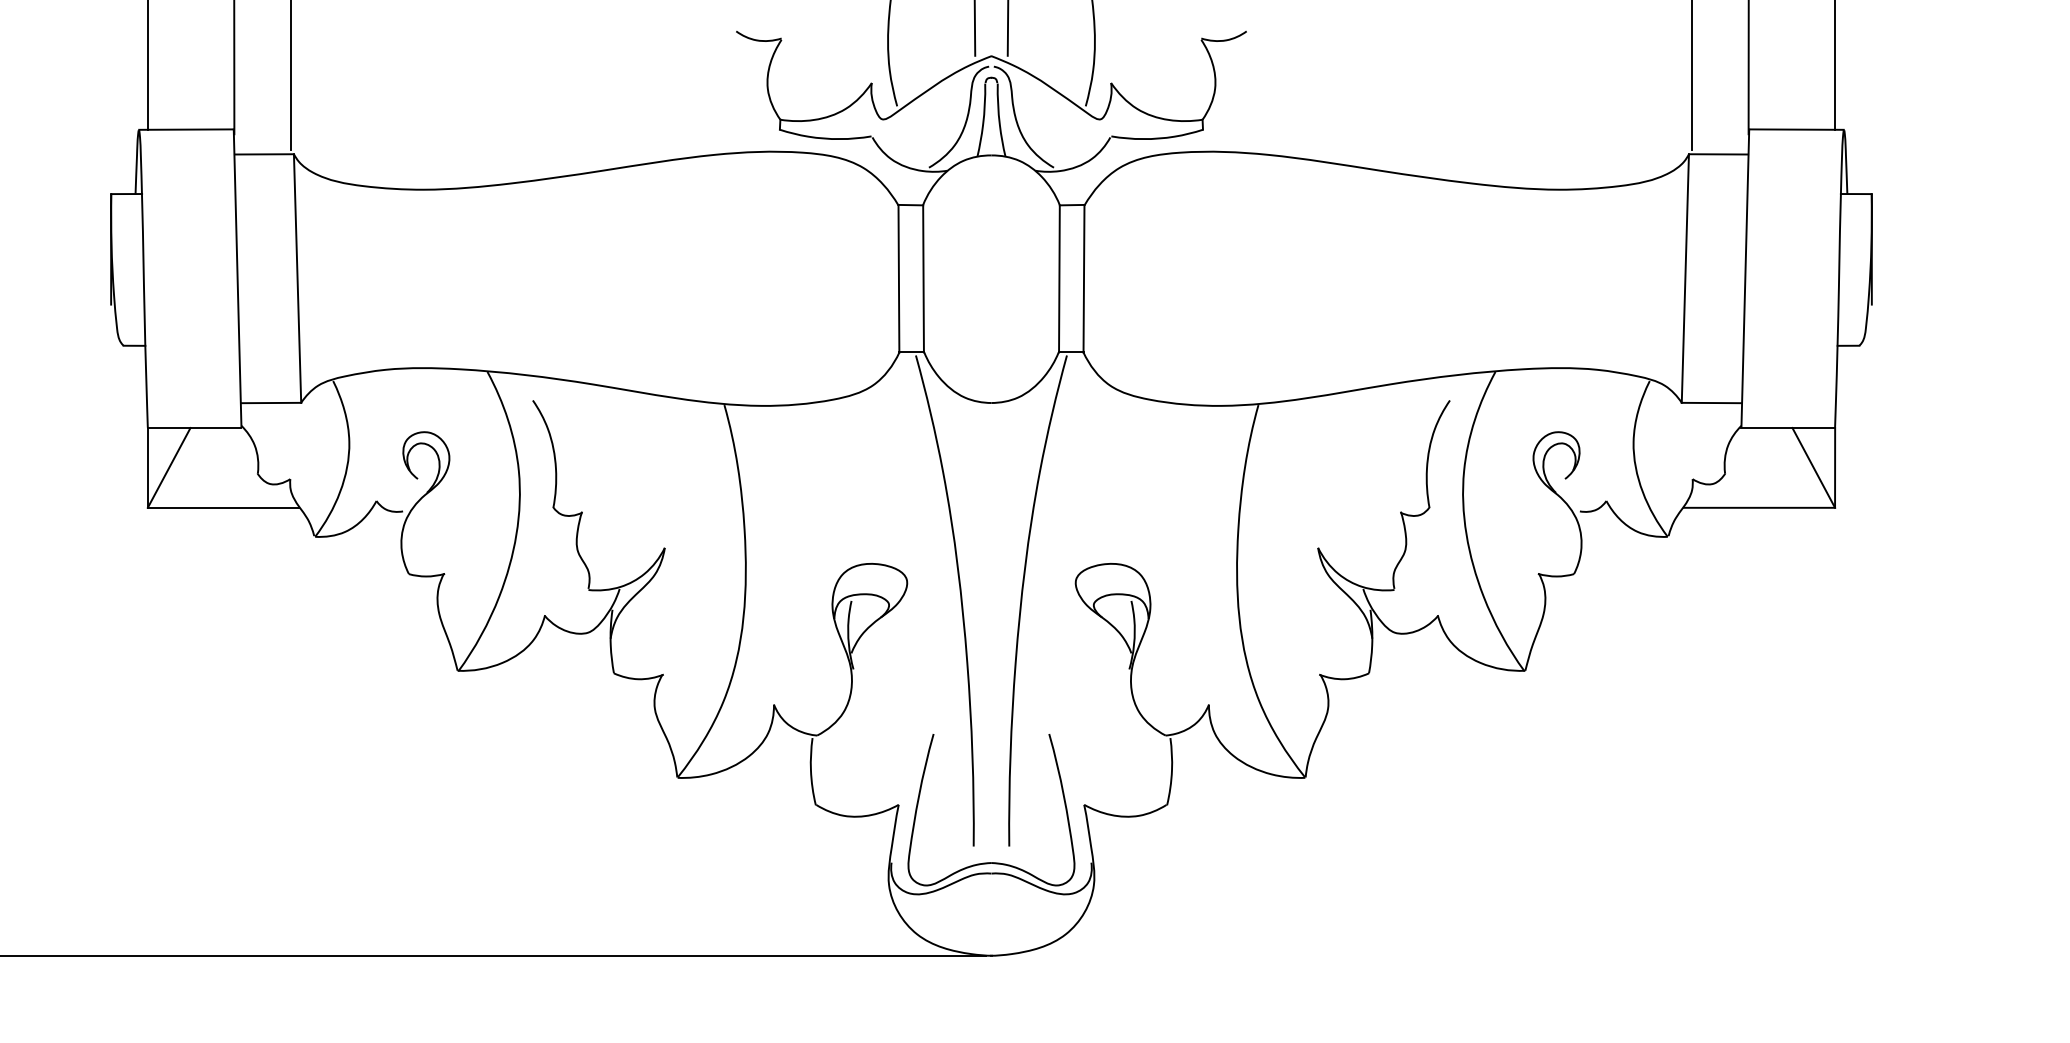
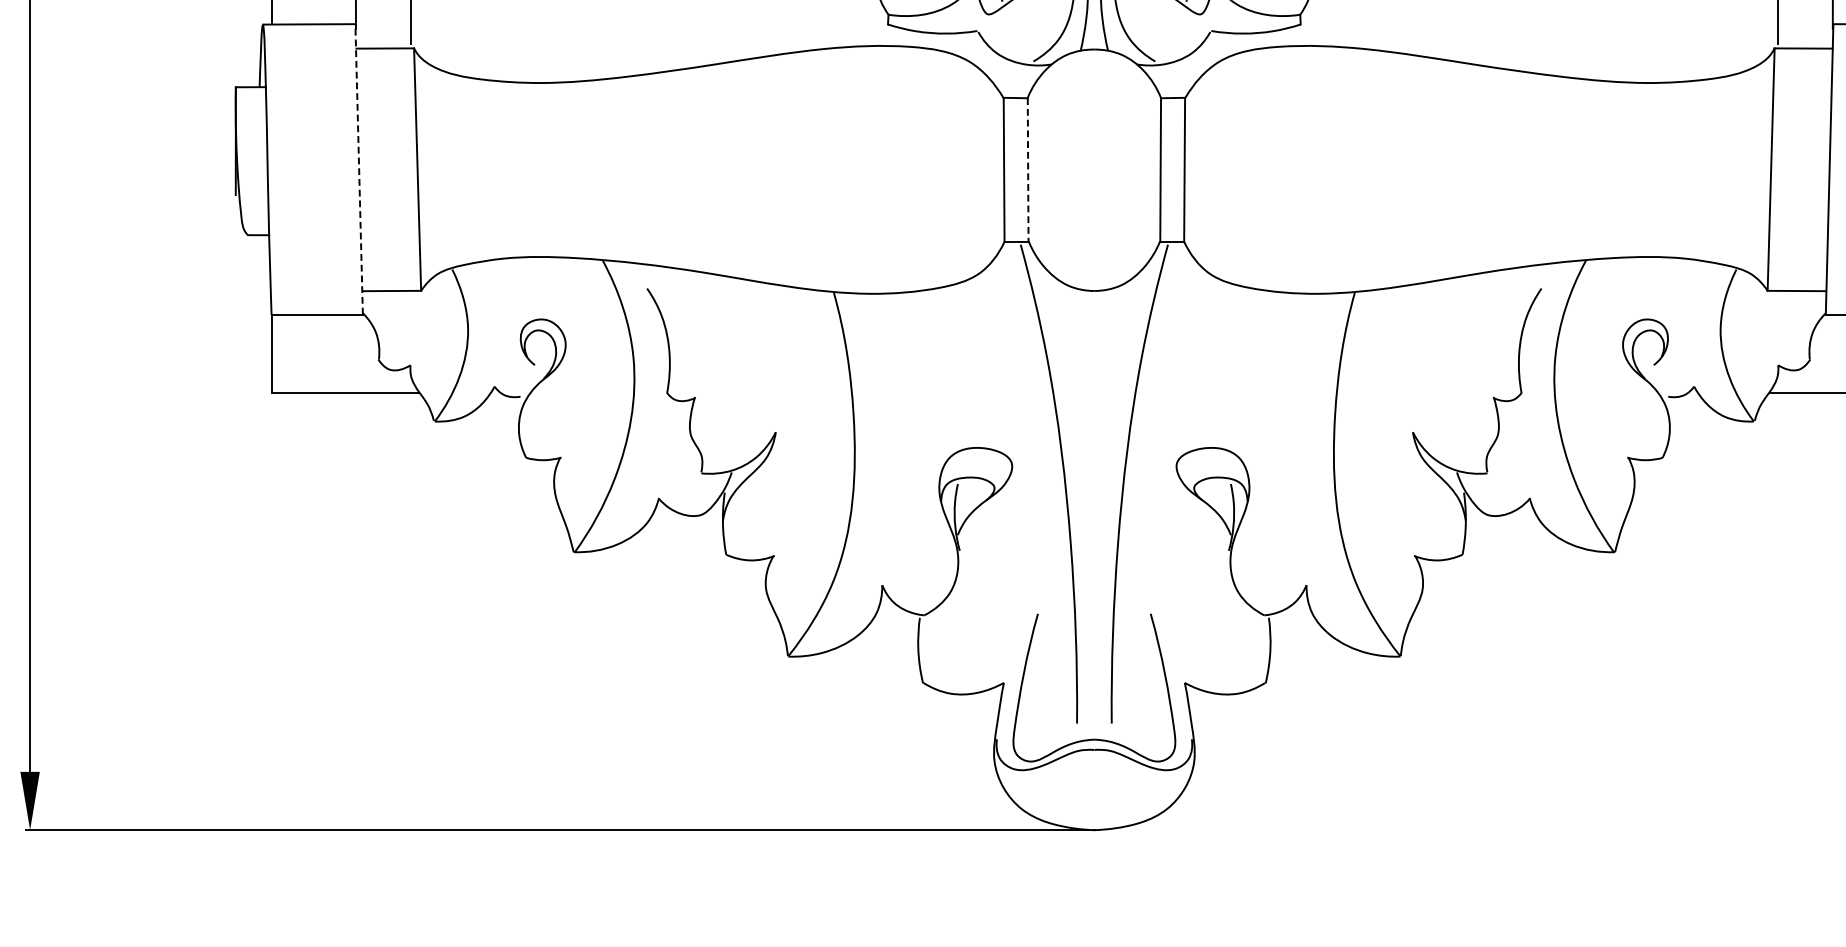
line: (237, 278) -> (359, 169), solid -> dashed
line: (923, 278) -> (1028, 169), solid -> dashed
line: (168, 467) -> (291, 353), removed

